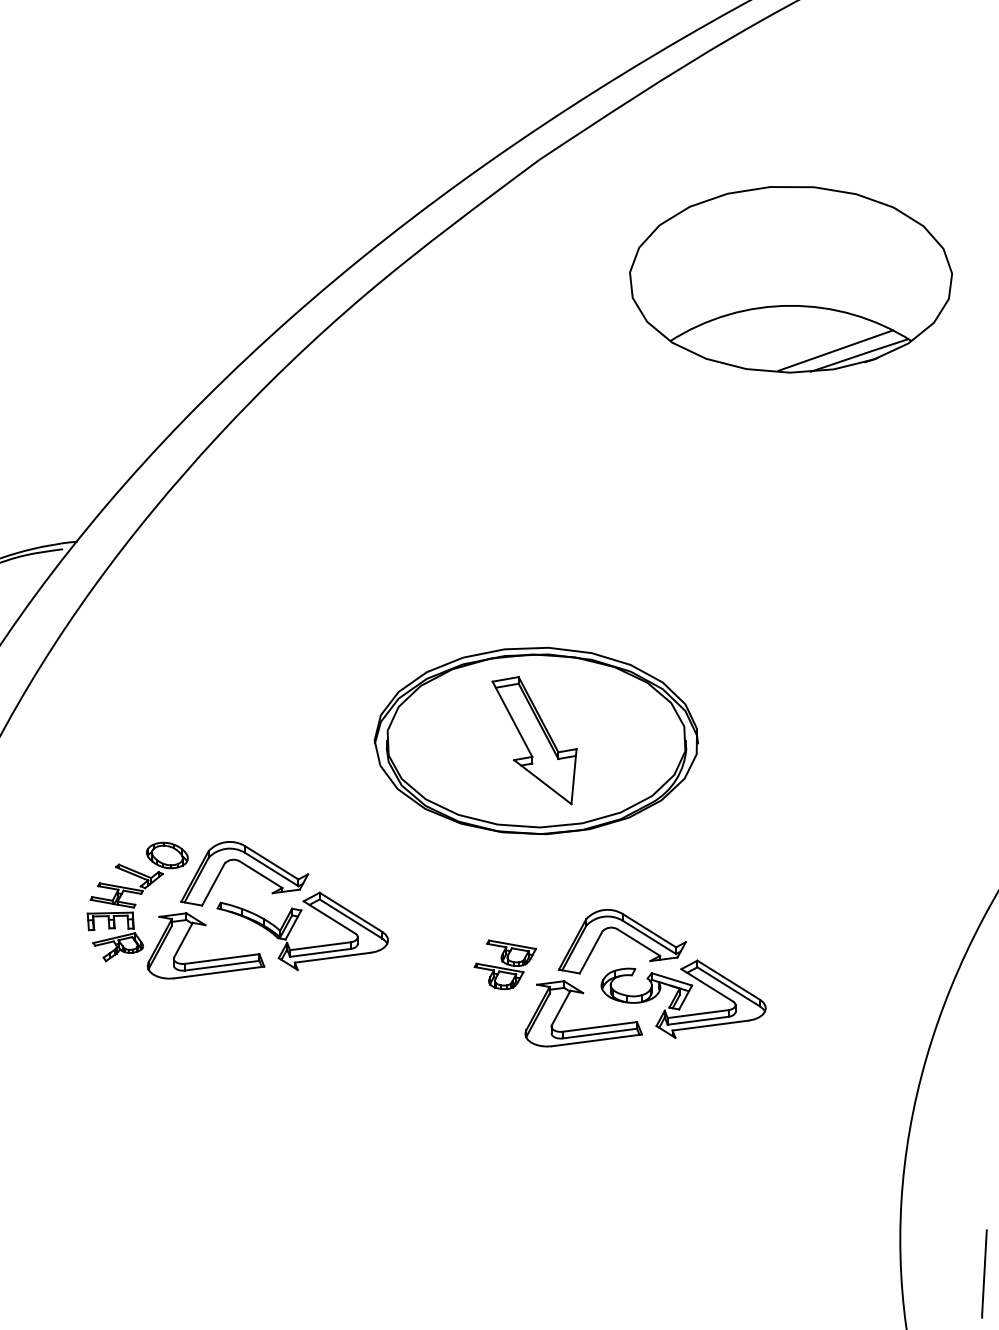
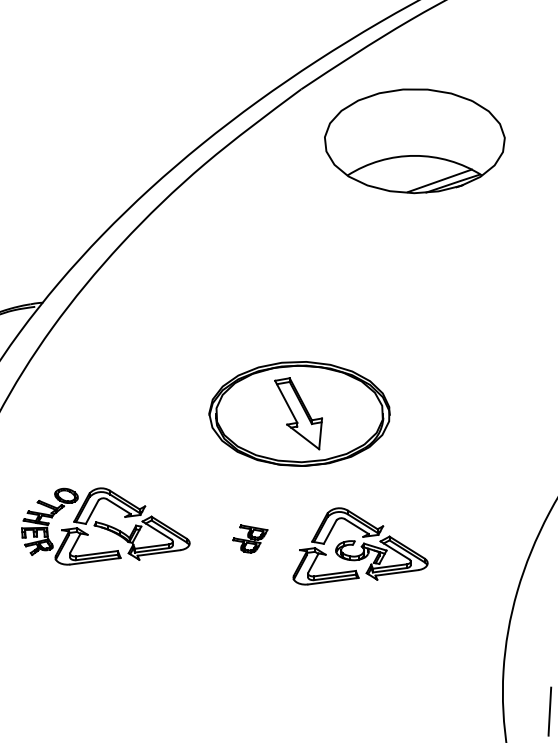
part: (790, 280) -> (414, 141), moved
part: (237, 910) -> (105, 526), moved
part: (505, 963) -> (250, 538), moved

